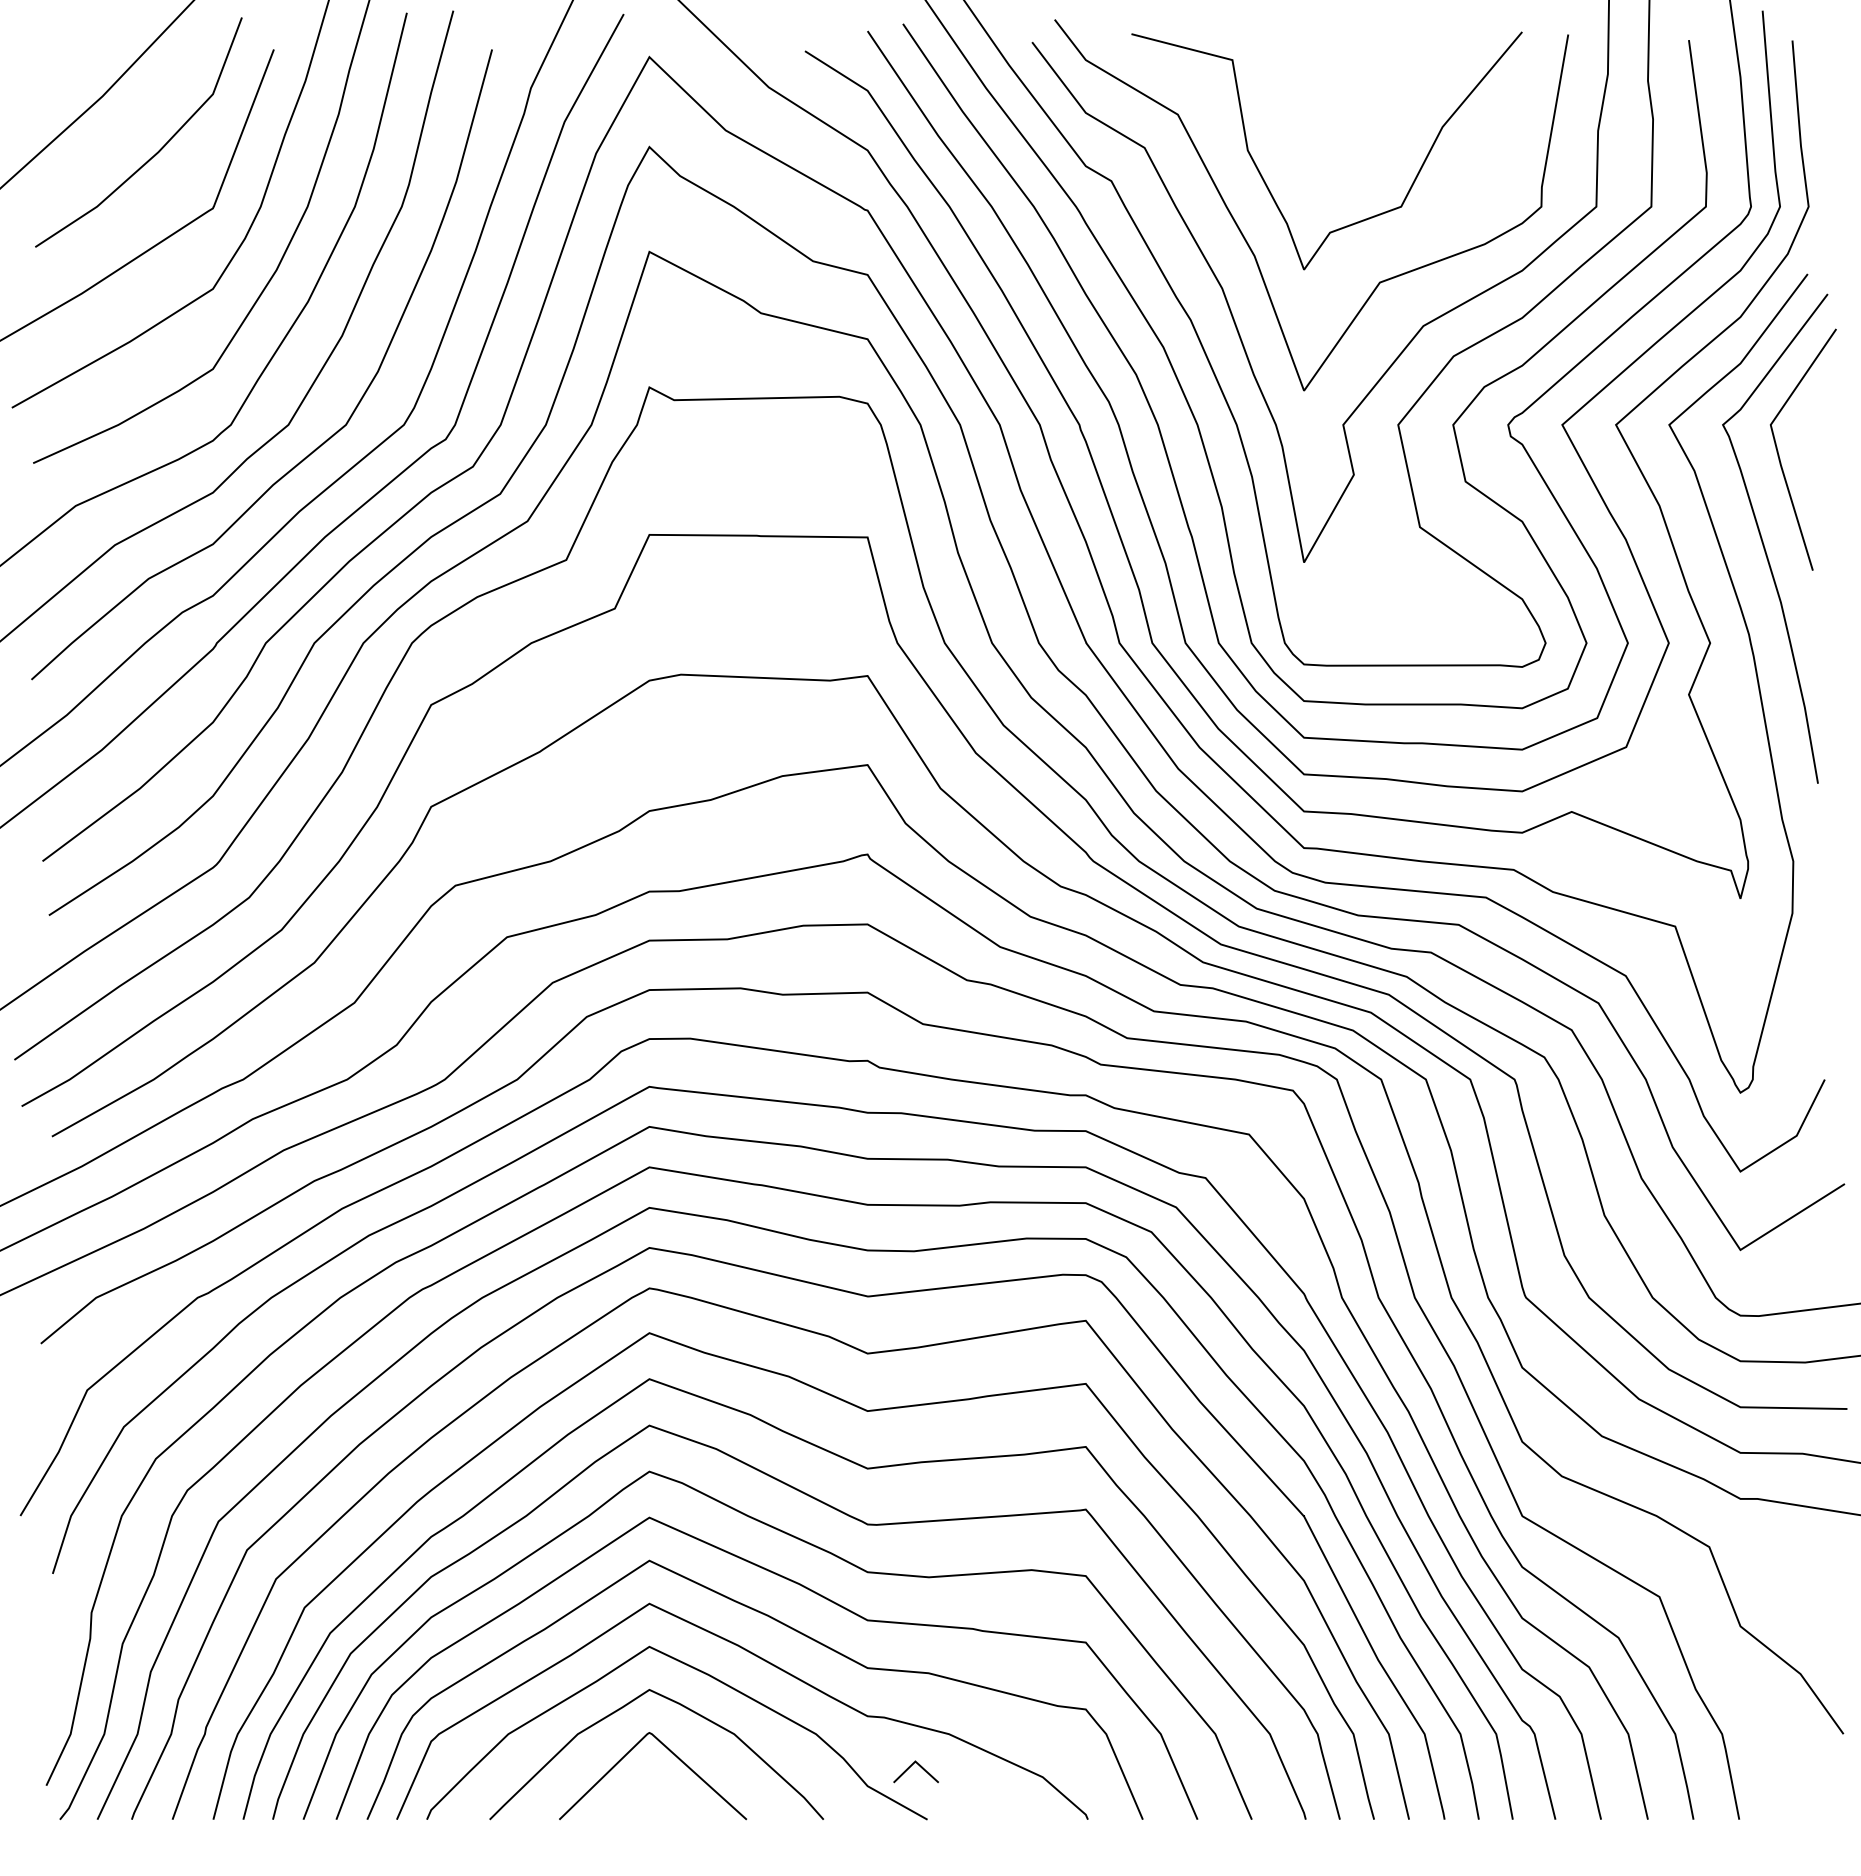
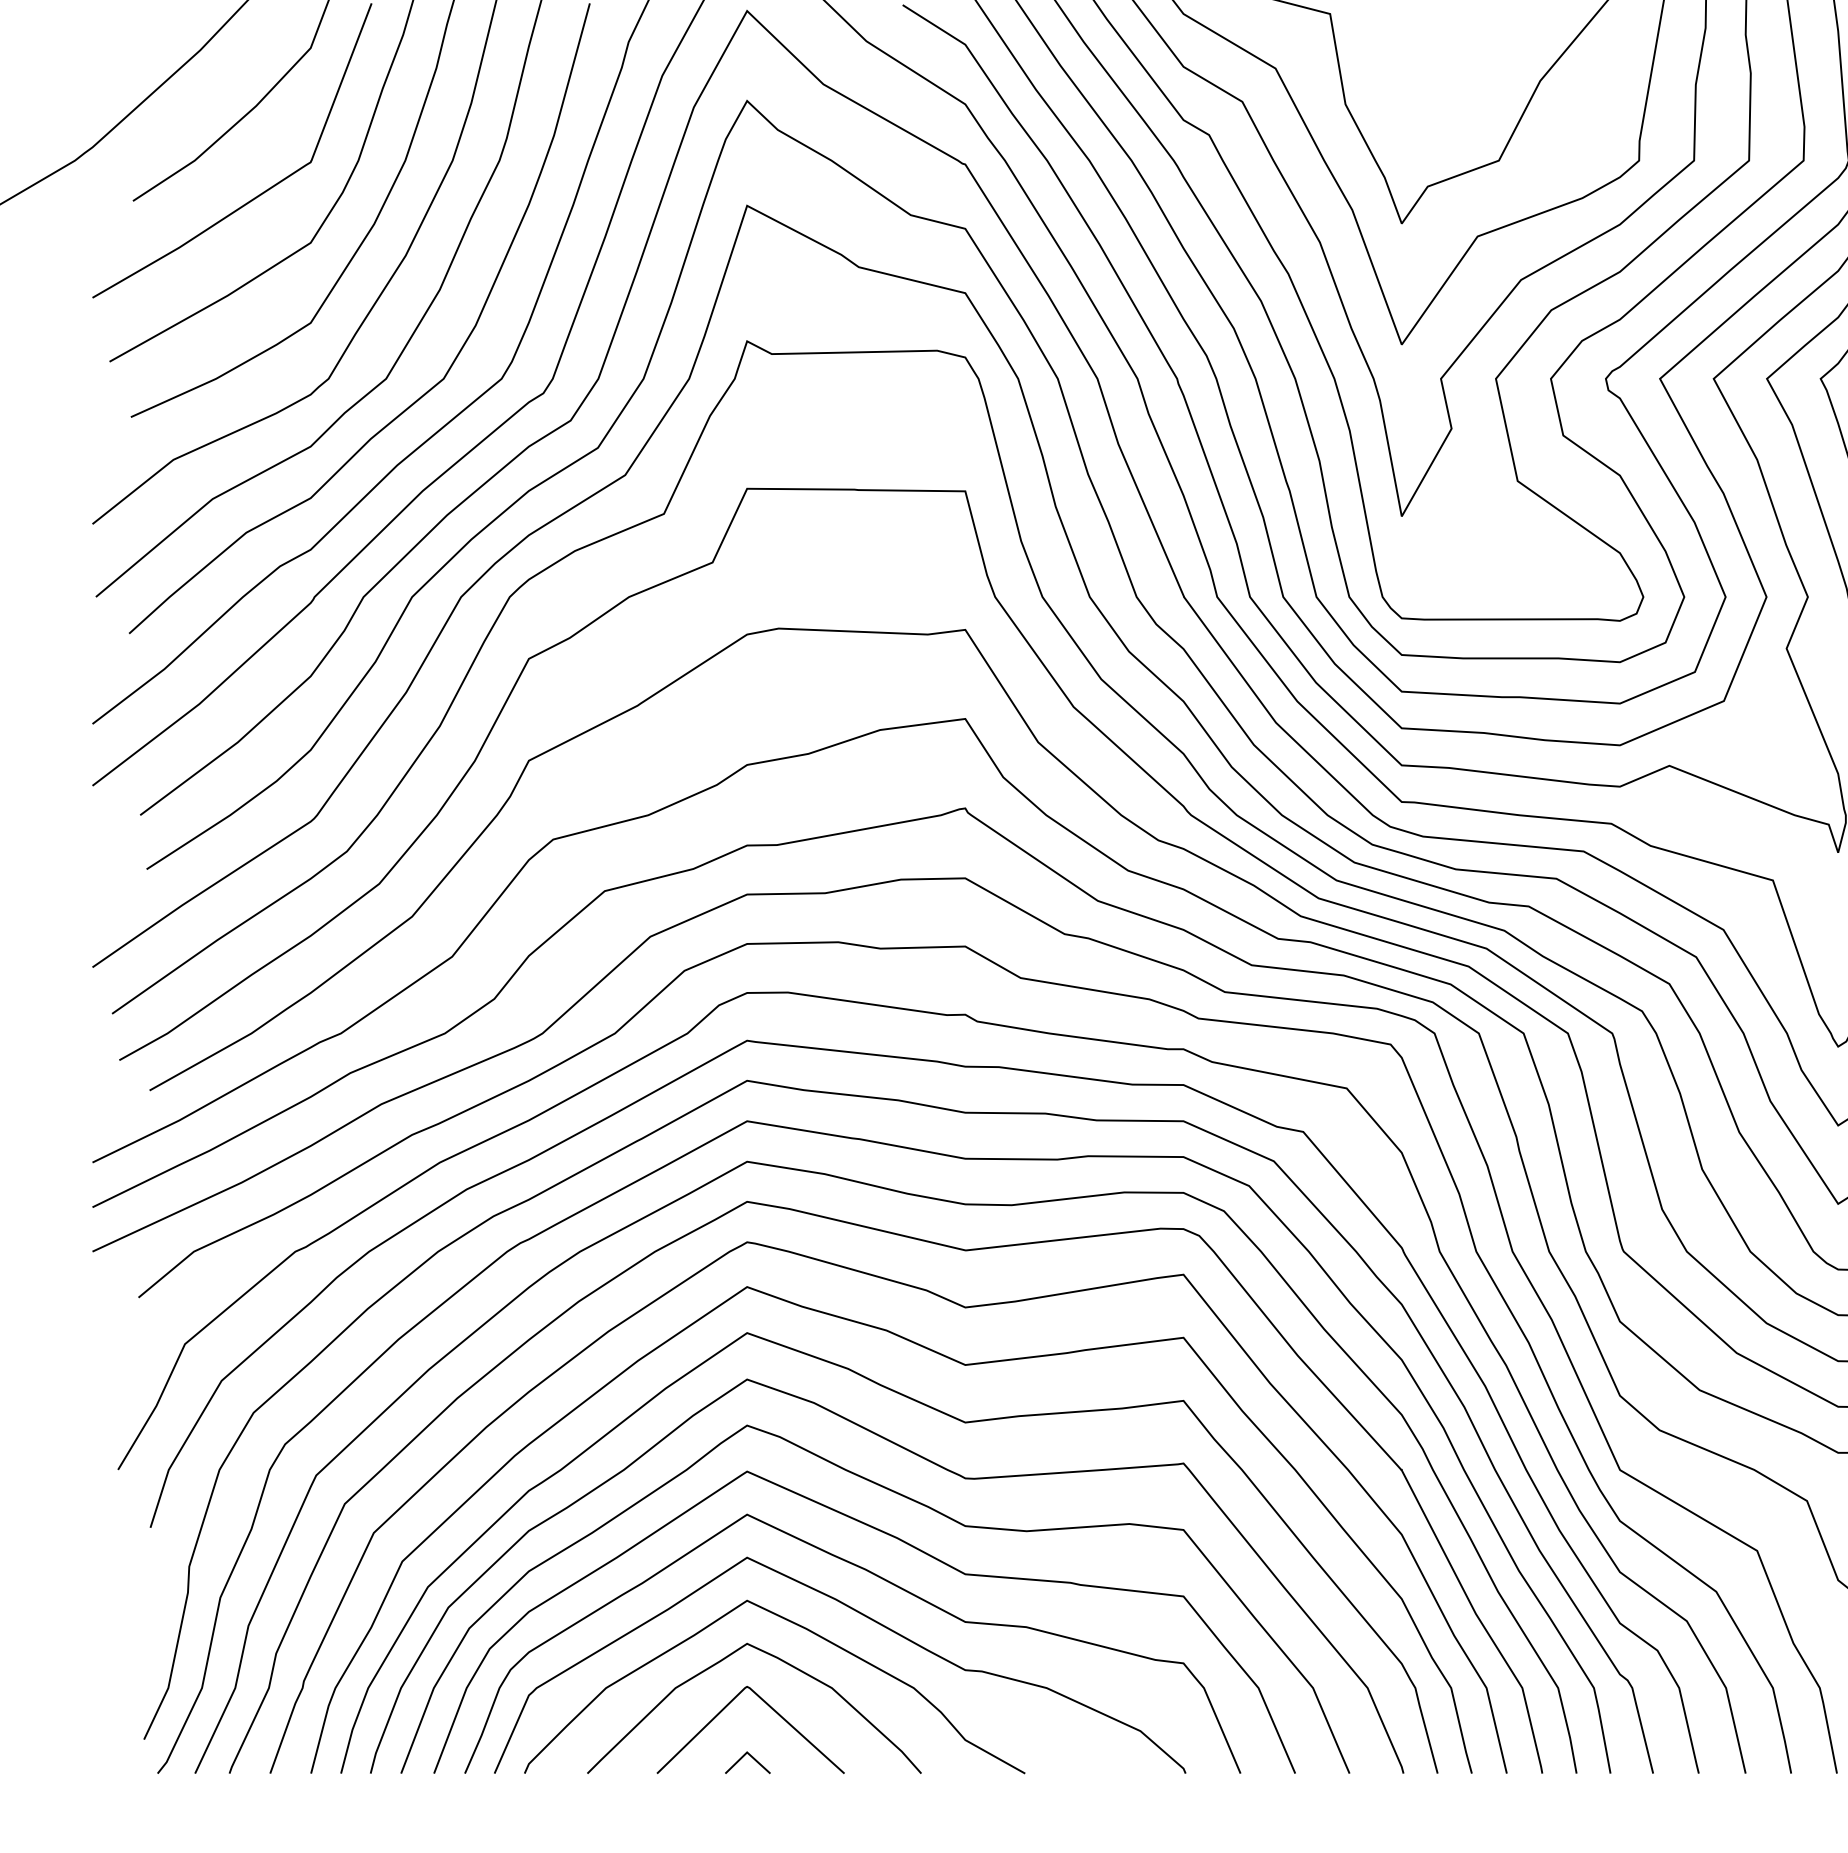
line: (911, 1766) -> (743, 1757), moved

